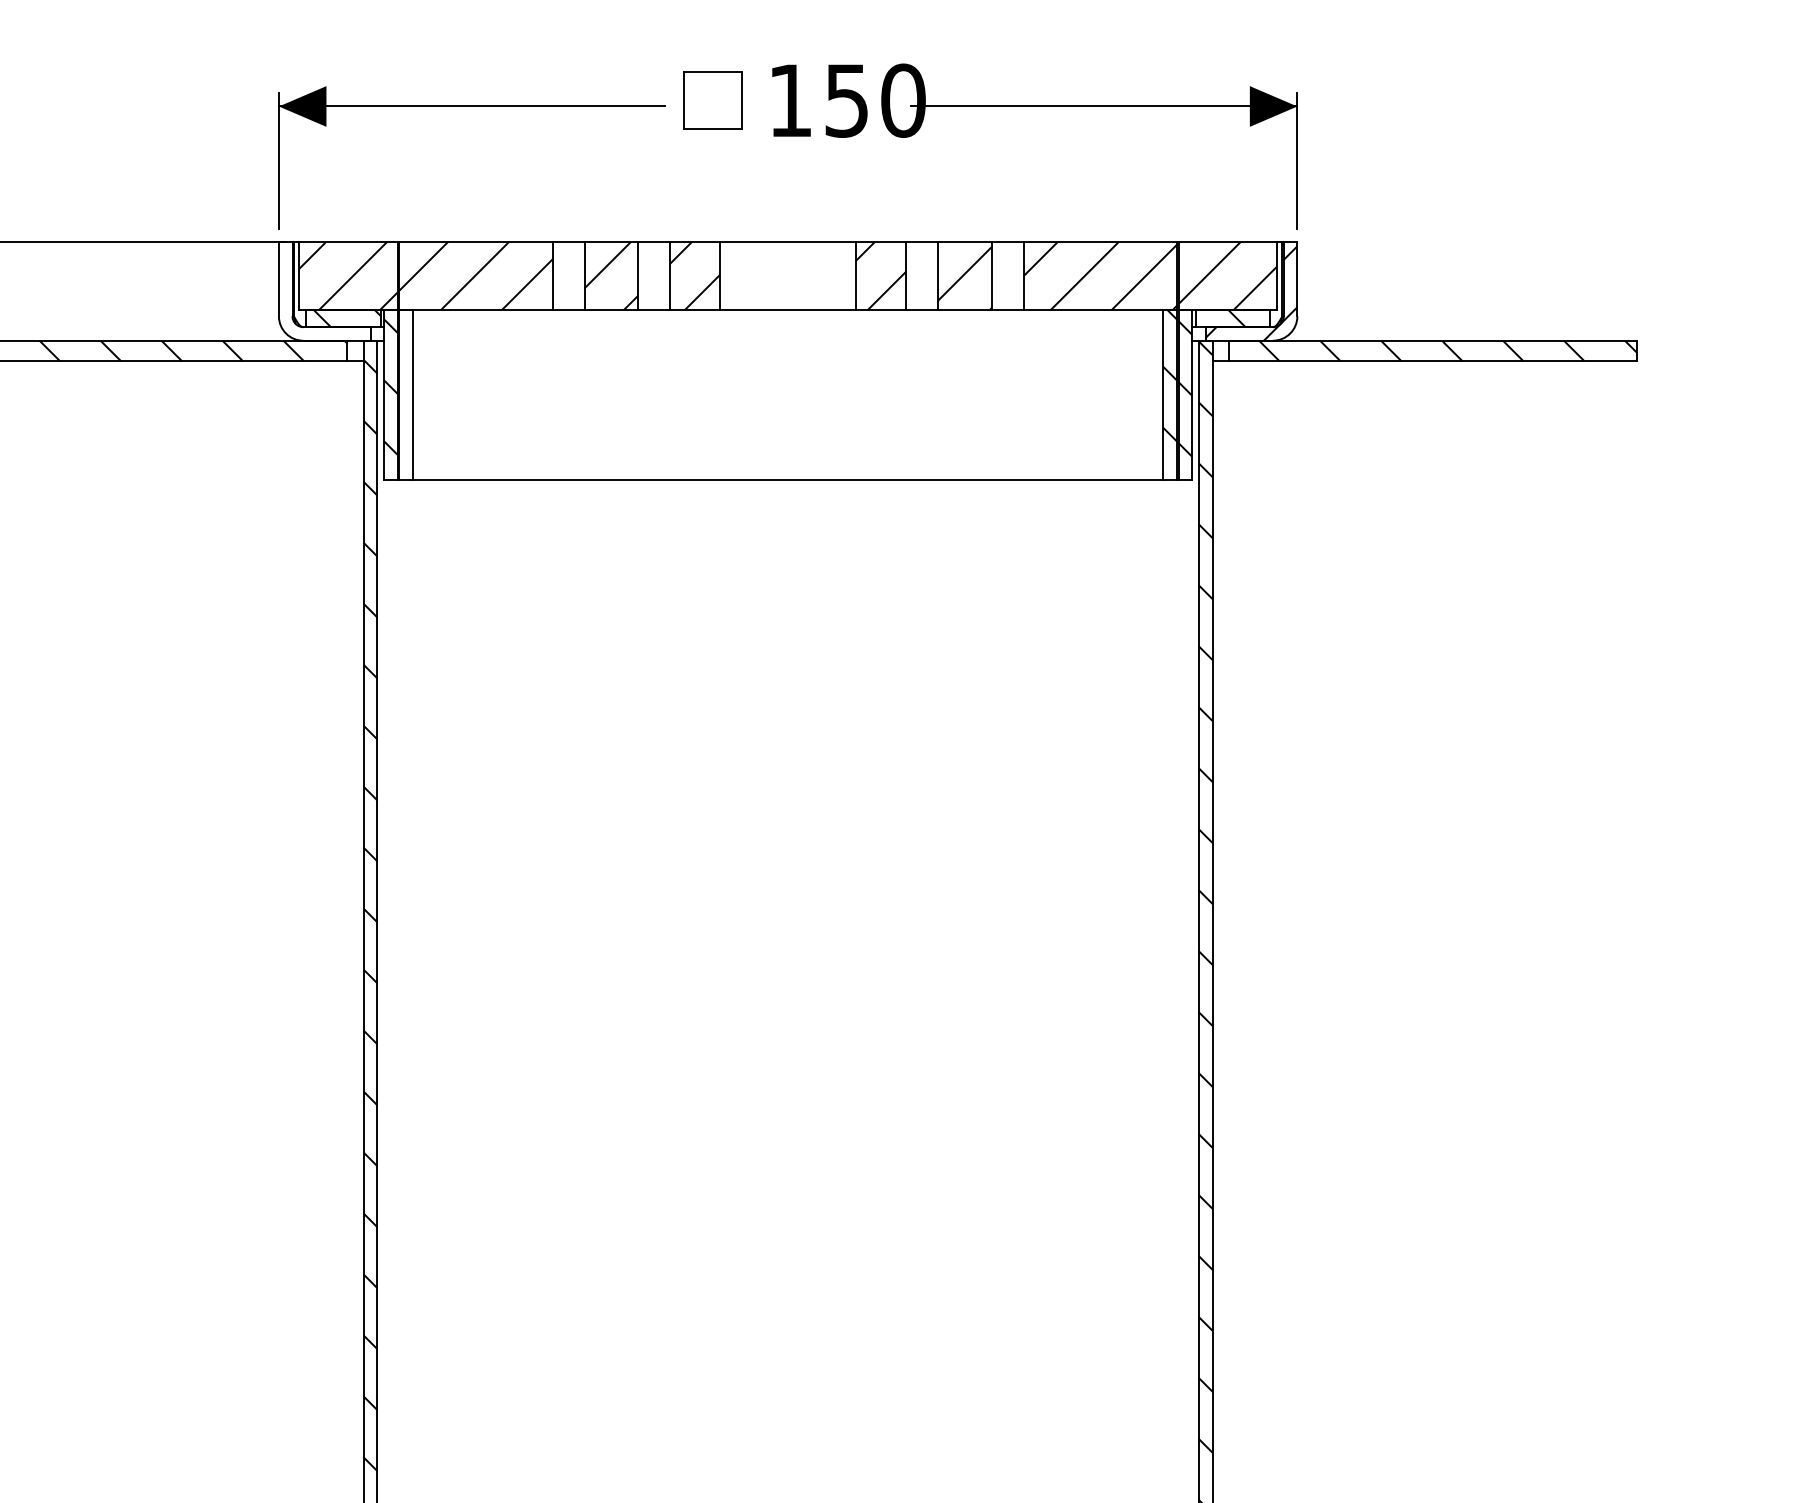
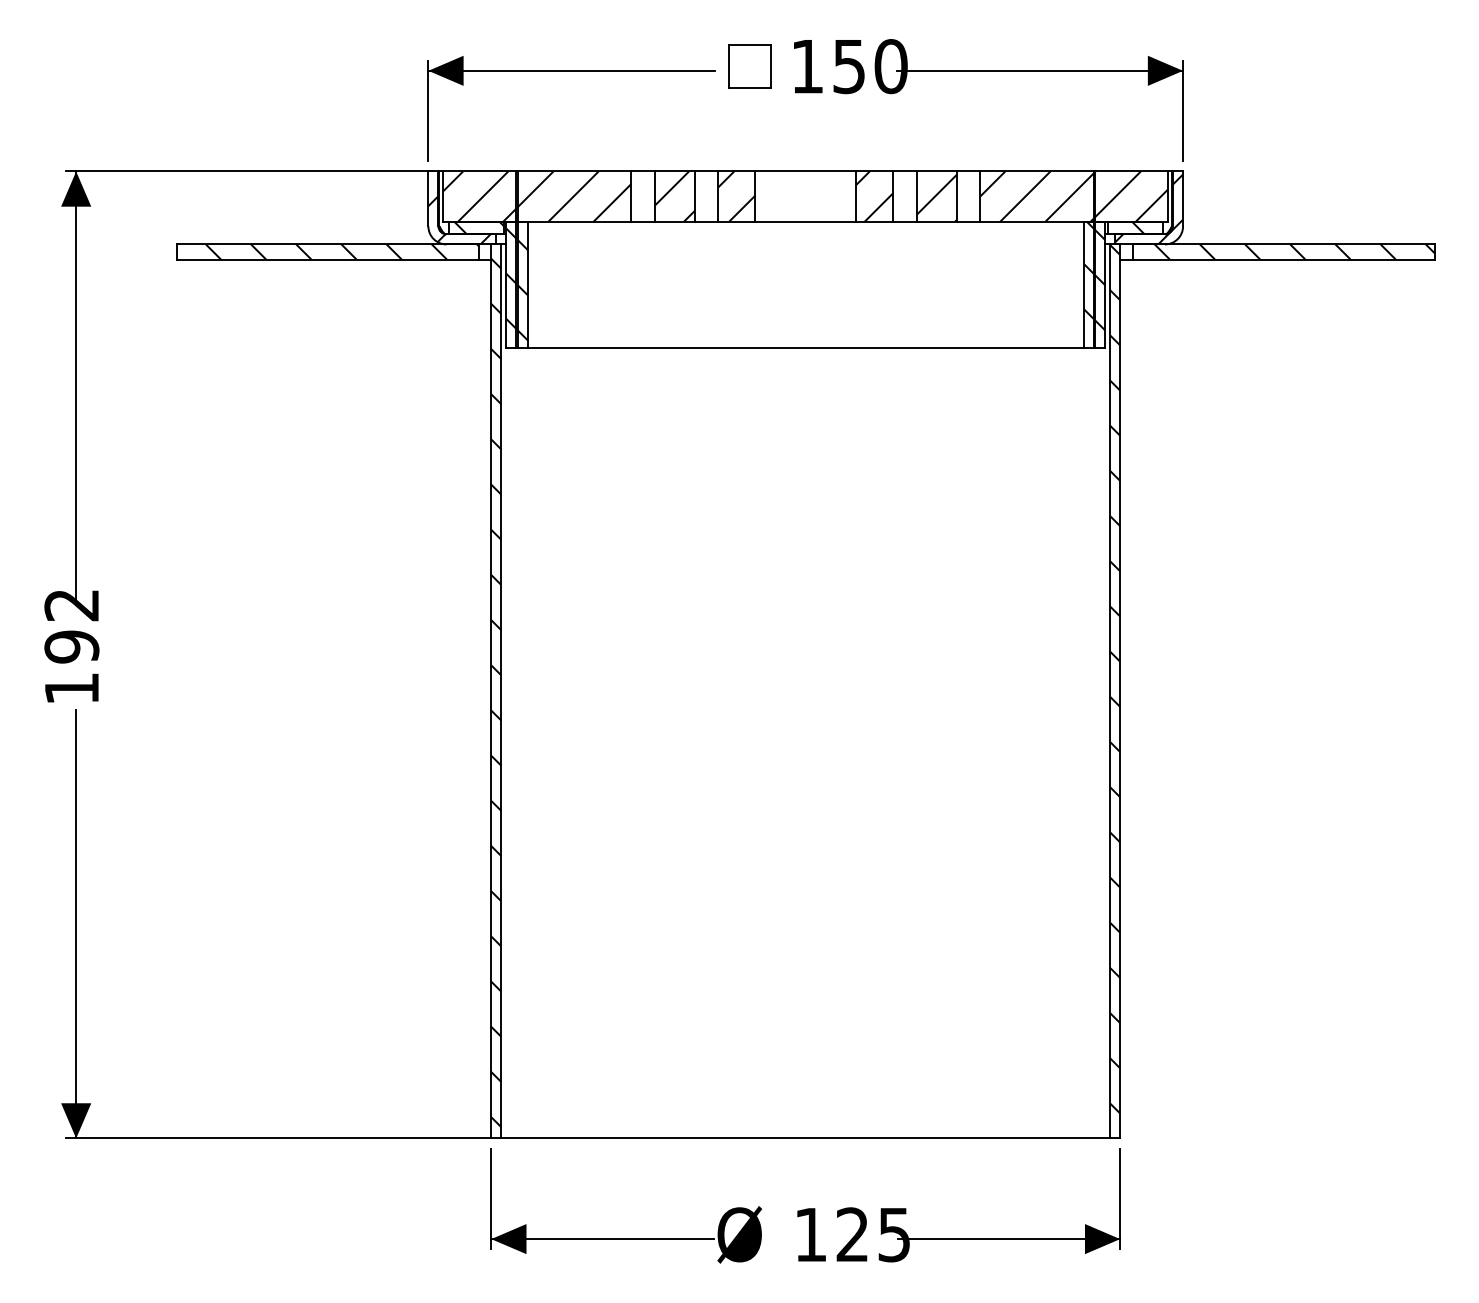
hatch: (320, 308) -> (459, 220), added
hatch: (405, 401) -> (522, 289), added

